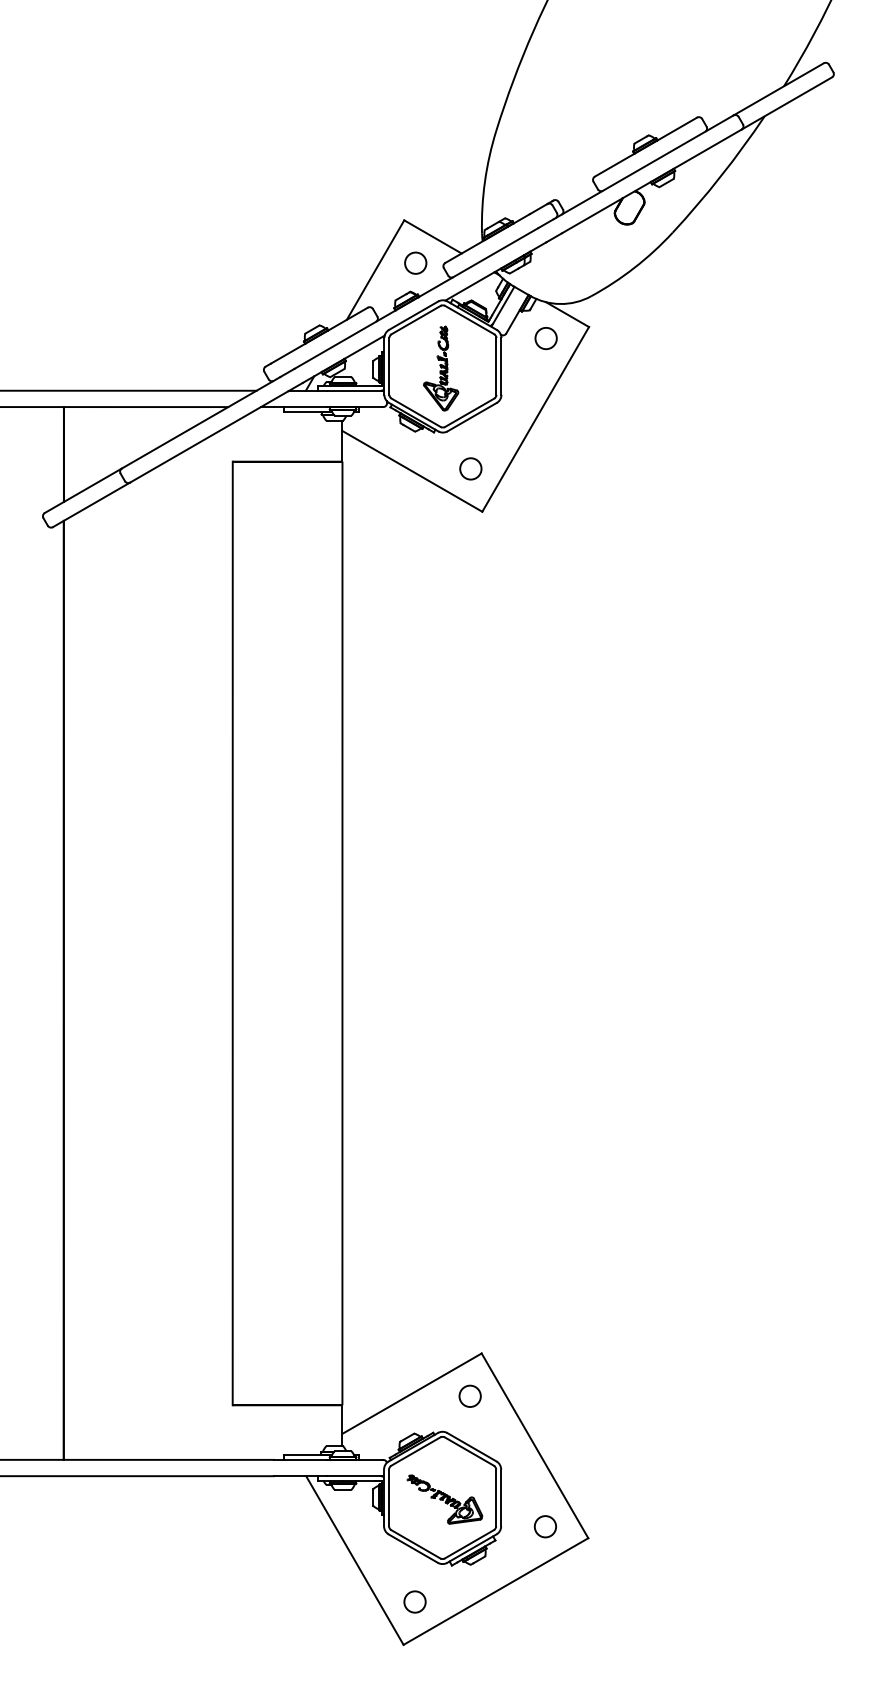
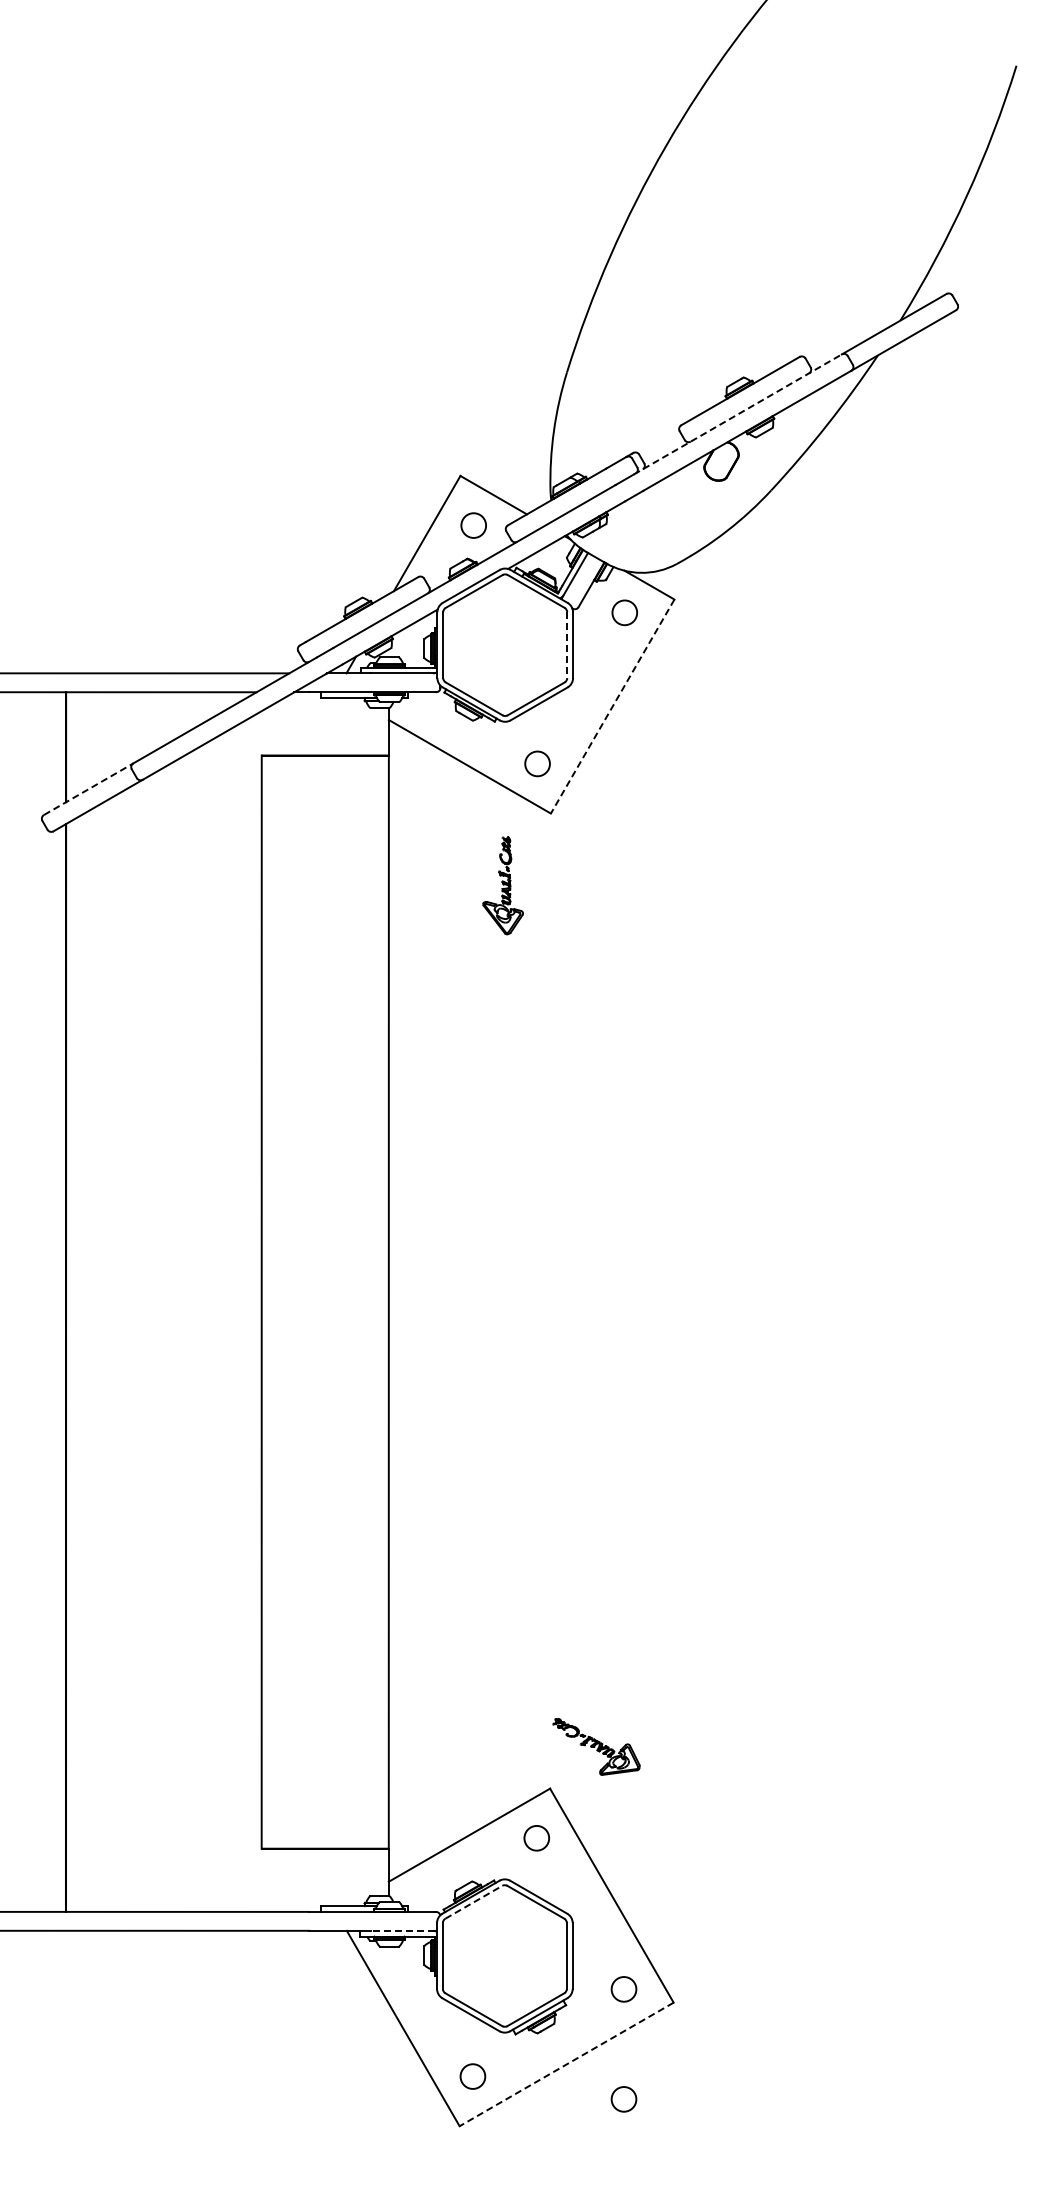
line: (644, 167) -> (738, 414), solid -> dashed
line: (496, 366) -> (567, 645), solid -> dashed
part: (440, 368) -> (502, 885), moved
line: (535, 419) -> (612, 706), solid -> dashed
line: (83, 491) -> (88, 789), solid -> dashed
line: (415, 1451) -> (473, 1902), solid -> dashed
line: (355, 1475) -> (403, 1930), solid -> dashed
part: (444, 1499) -> (596, 1746), moved
line: (495, 1591) -> (566, 2064), solid -> dashed
circle: (545, 1621) -> (623, 2099), added

